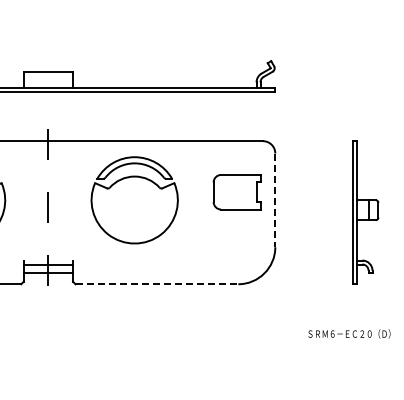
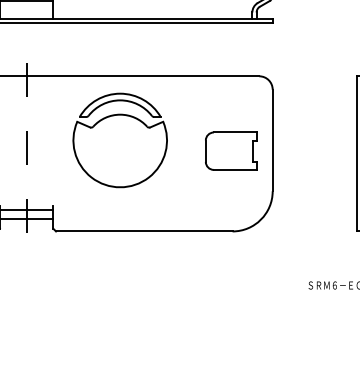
part: (236, 192) -> (230, 151), moved
line: (275, 200) -> (272, 140), dashed -> solid
line: (157, 284) -> (144, 231), dashed -> solid

